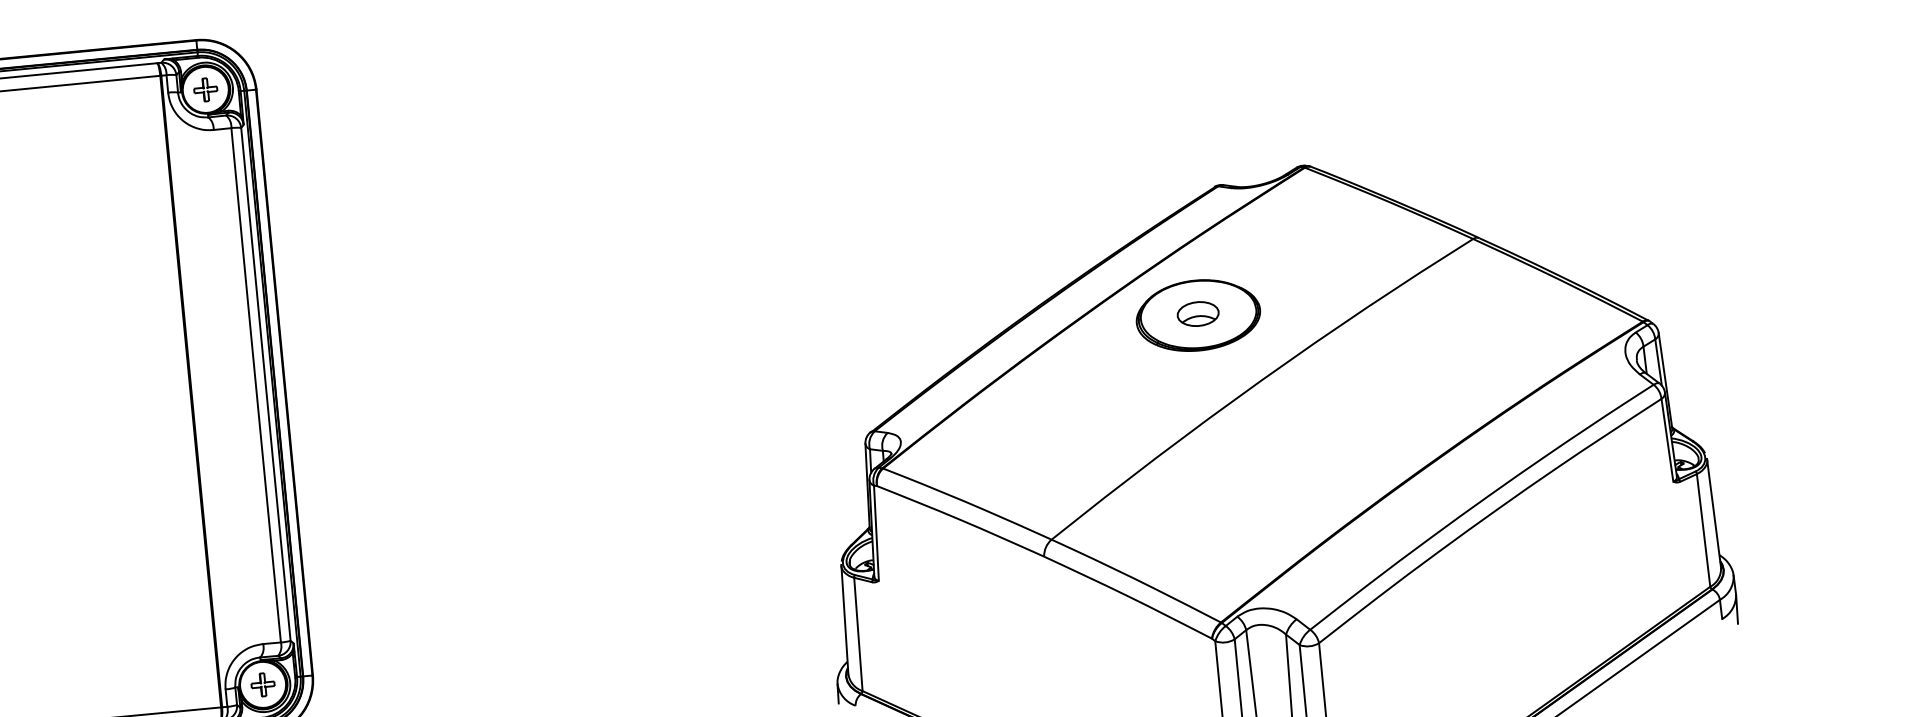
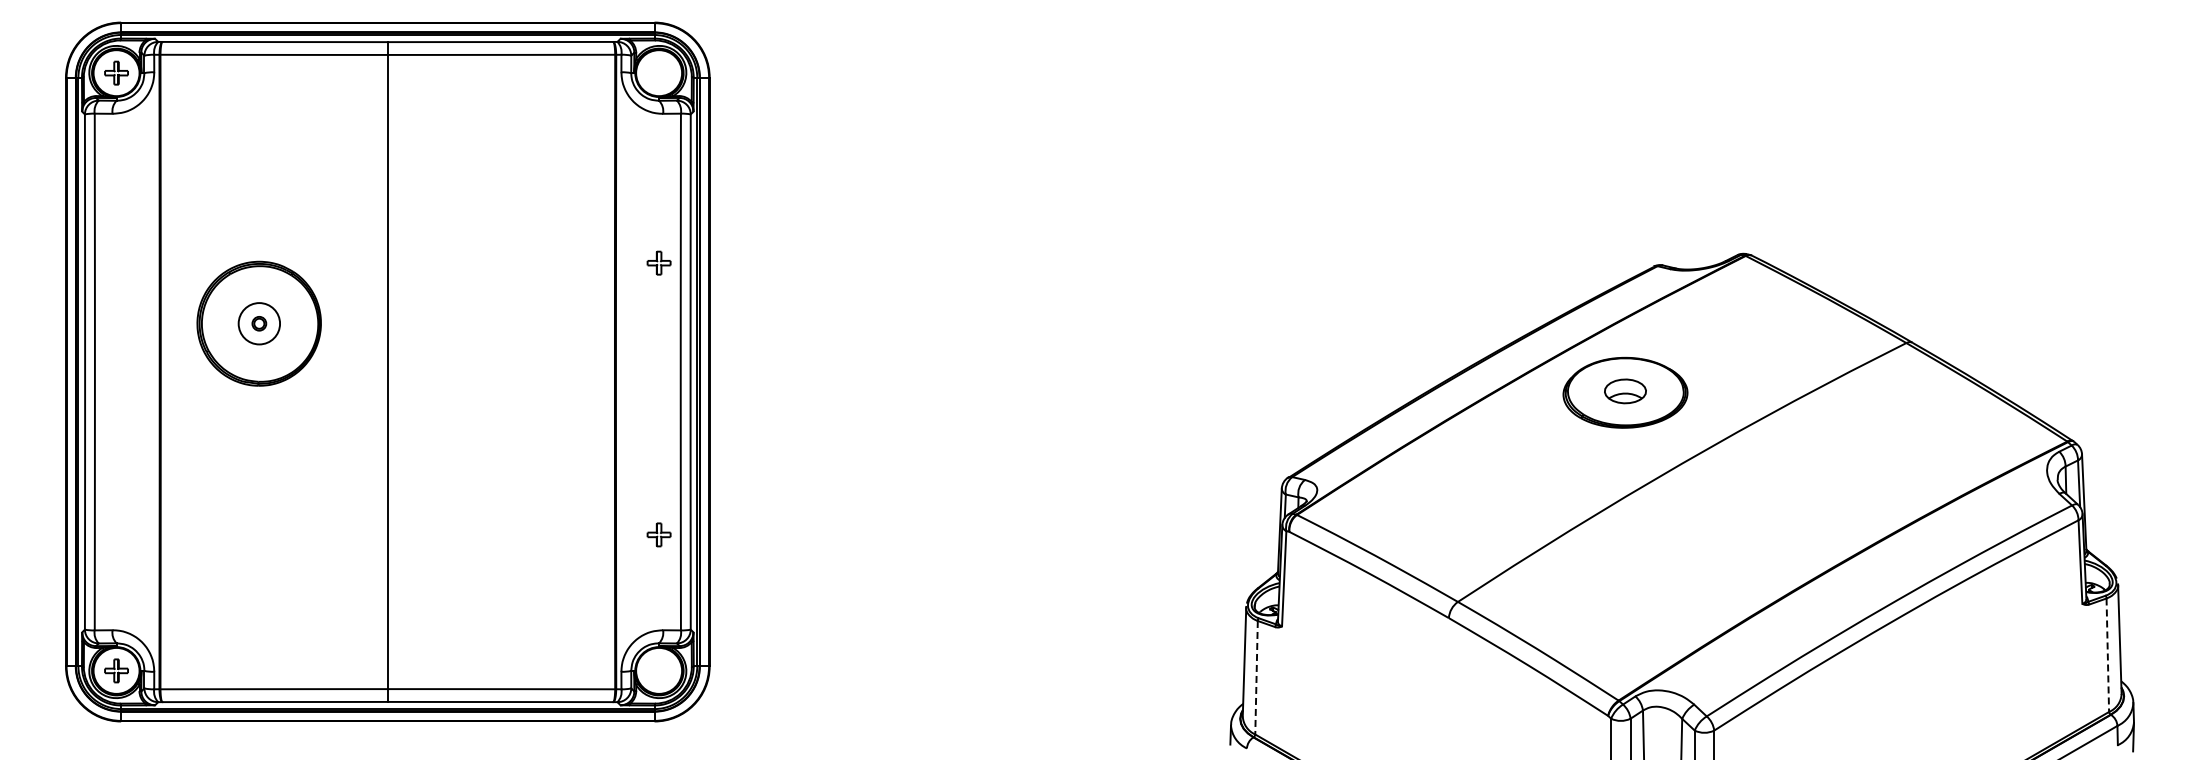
part: (205, 89) -> (658, 262), moved
line: (1703, 530) -> (2107, 655), solid -> dashed
line: (858, 634) -> (1256, 677), solid -> dashed
part: (262, 684) -> (658, 534), moved

